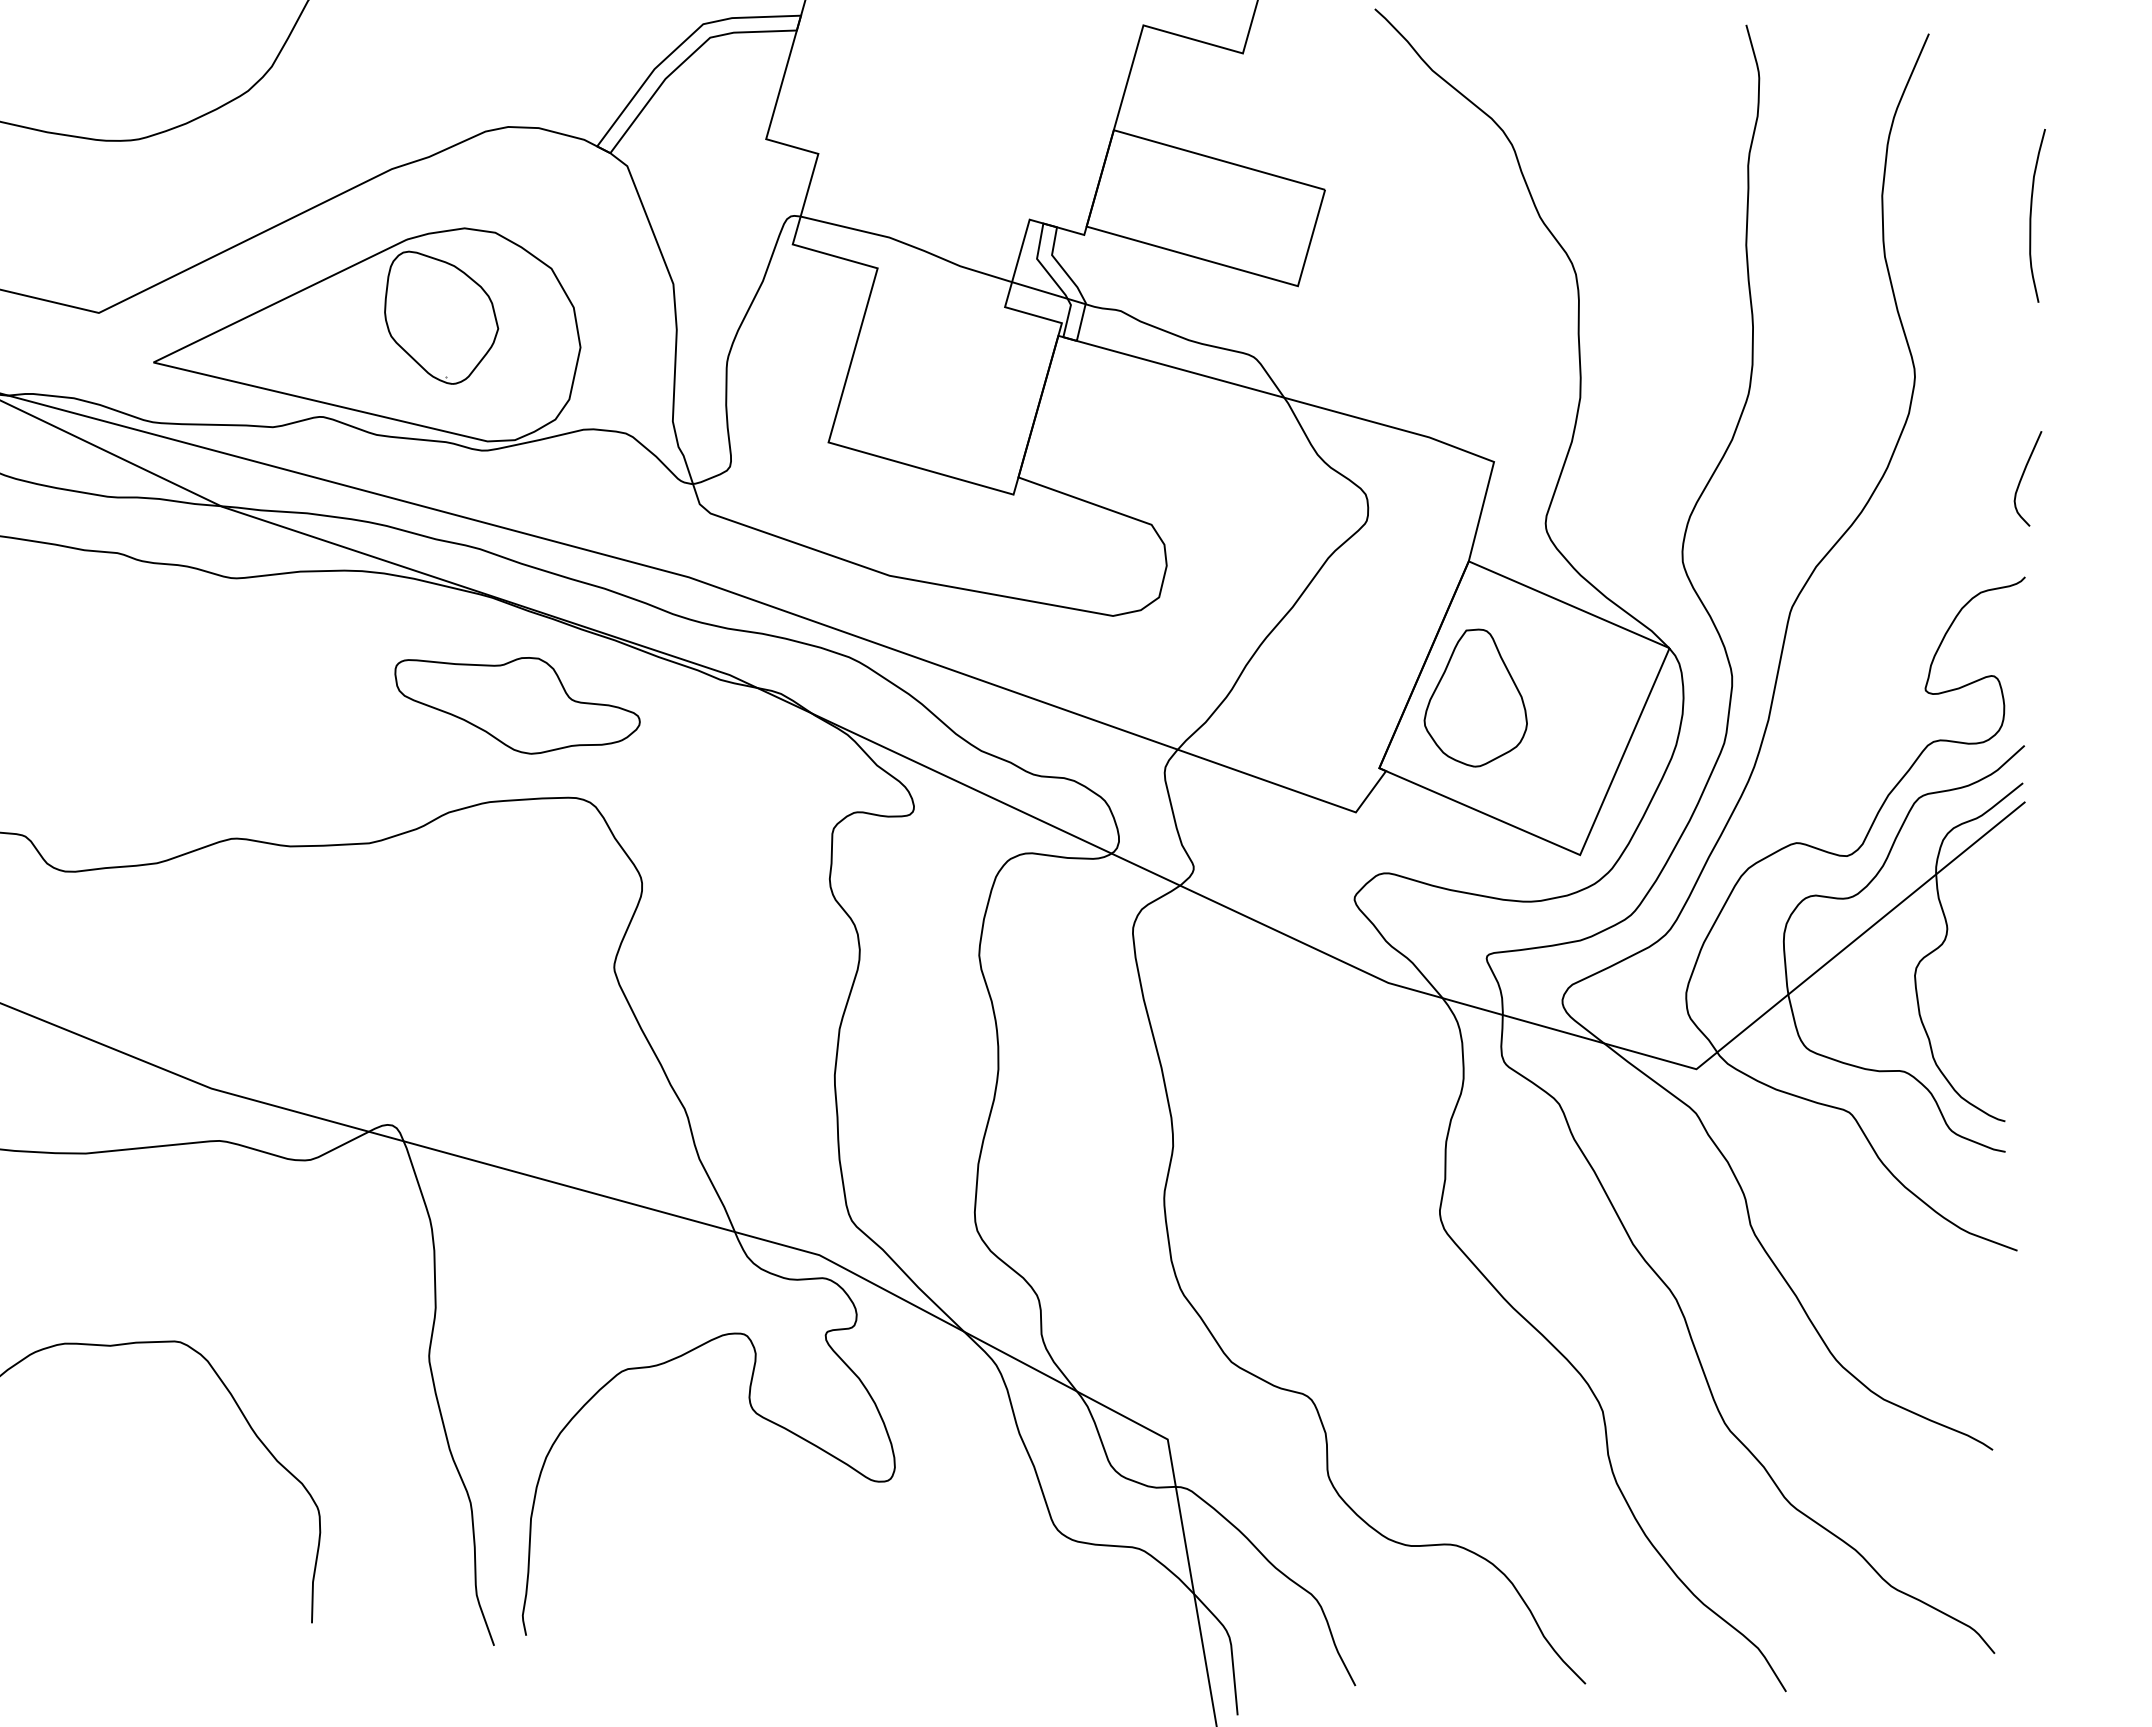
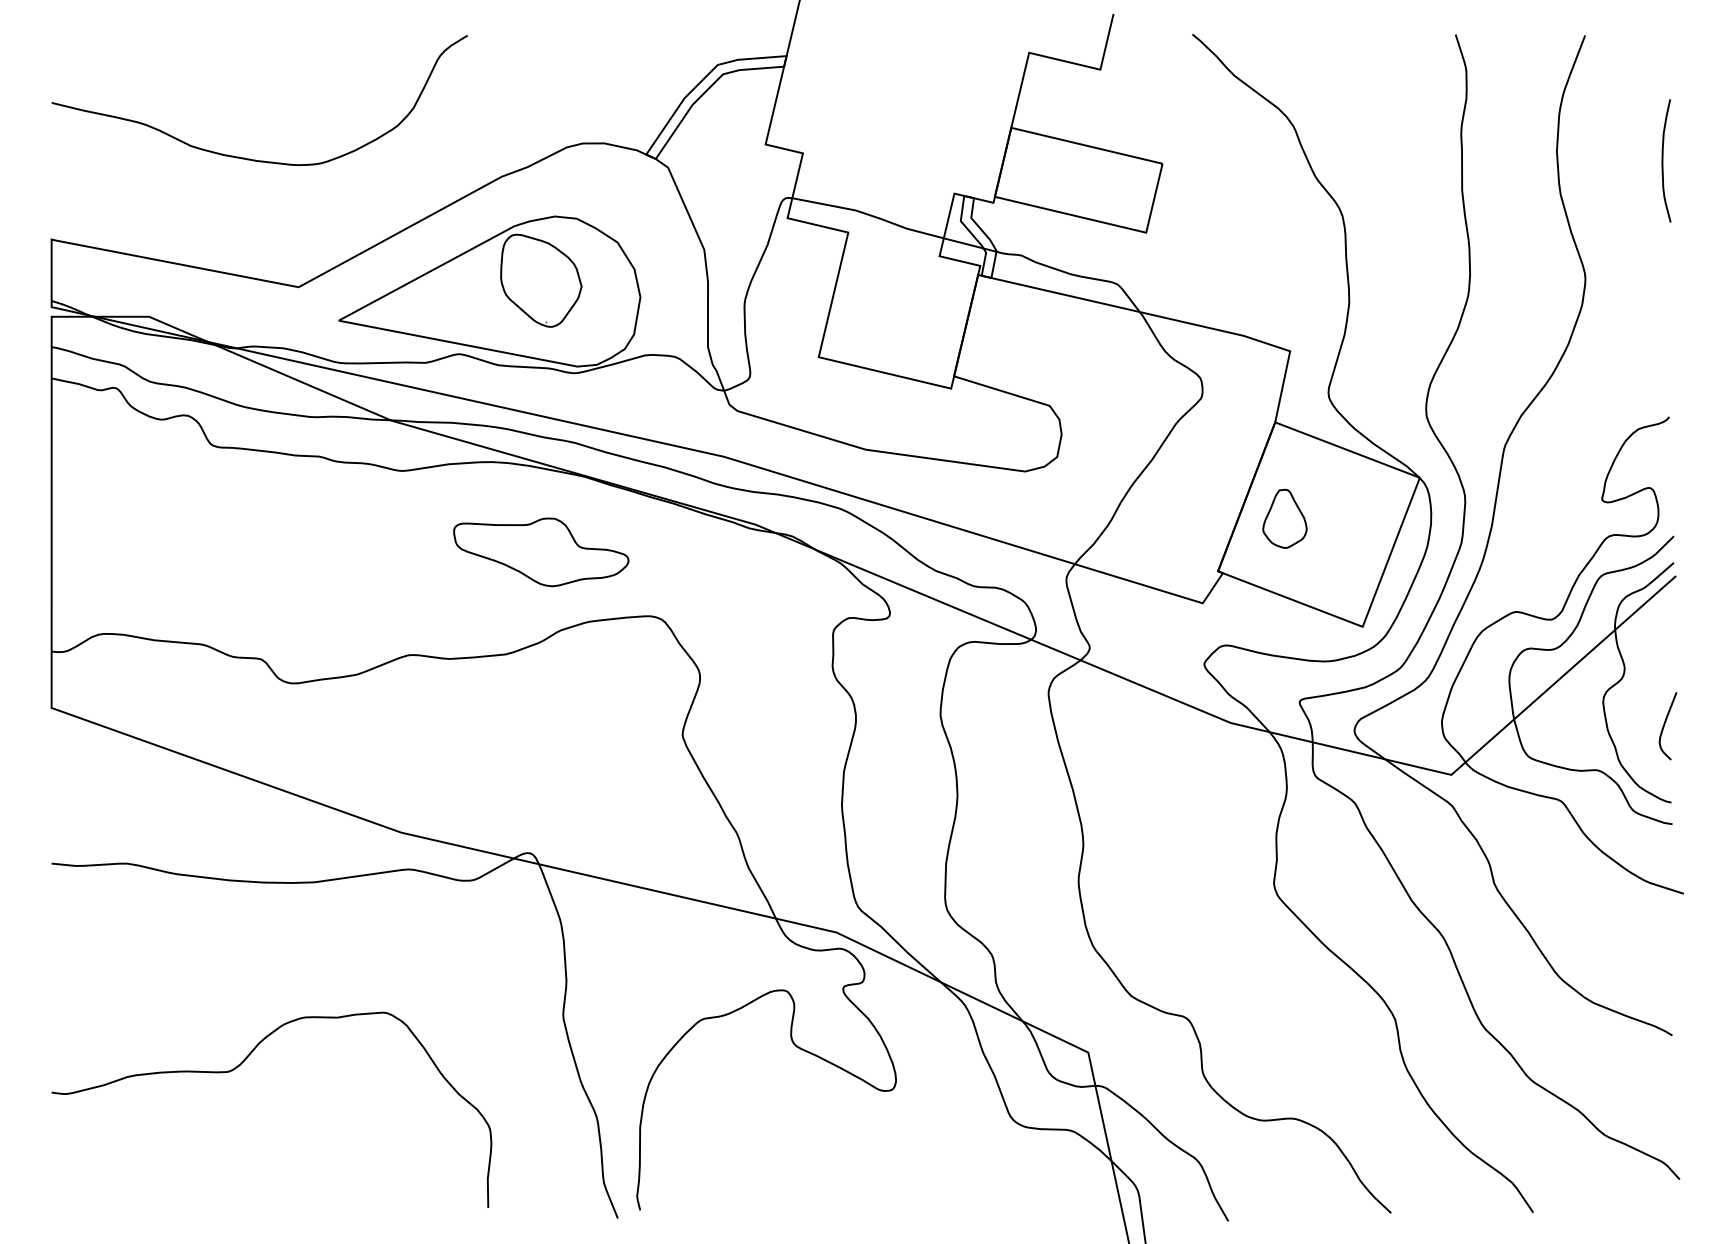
curve: (2023, 476) -> (1665, 724), moved
part: (1476, 697) -> (1284, 518), size x0.6
part: (517, 705) -> (541, 552), moved

